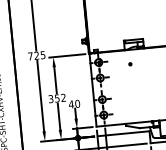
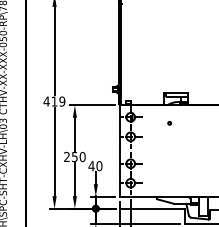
text: (36, 55) -> (54, 101), 725 -> 419
text: (57, 98) -> (74, 157), 352 -> 250

